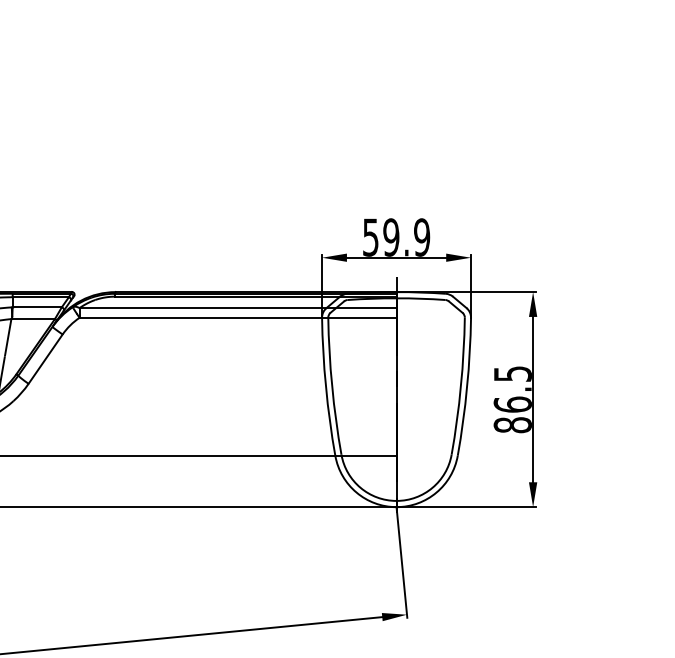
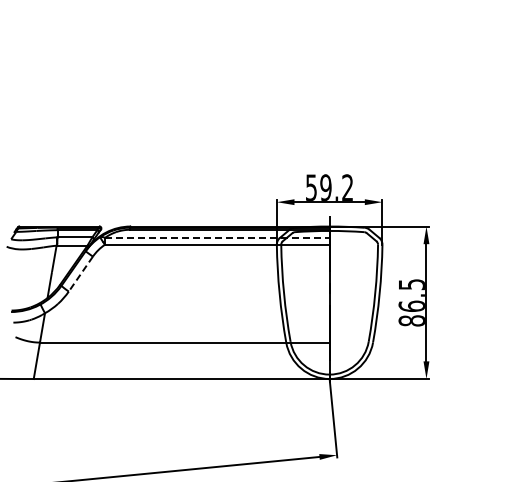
text: (421, 237) -> (347, 187), 59.9 -> 59.2
line: (238, 307) -> (217, 237), solid -> dashed
line: (45, 359) -> (80, 274), solid -> dashed

